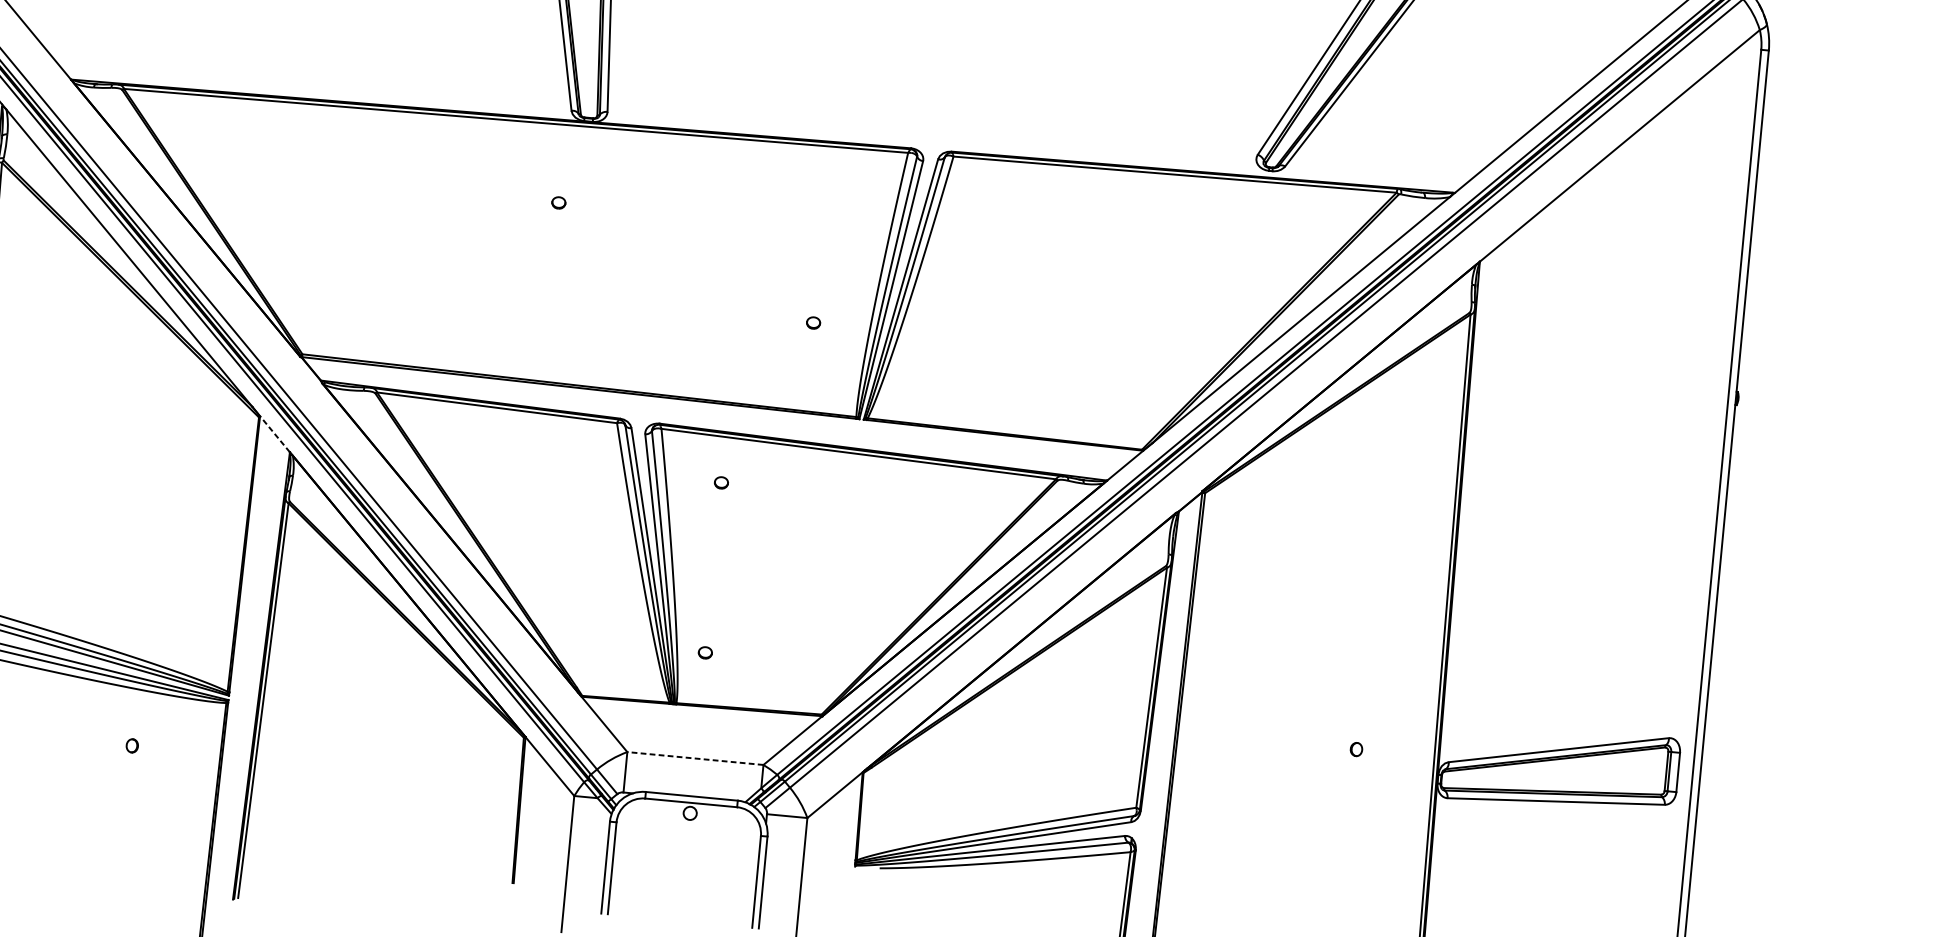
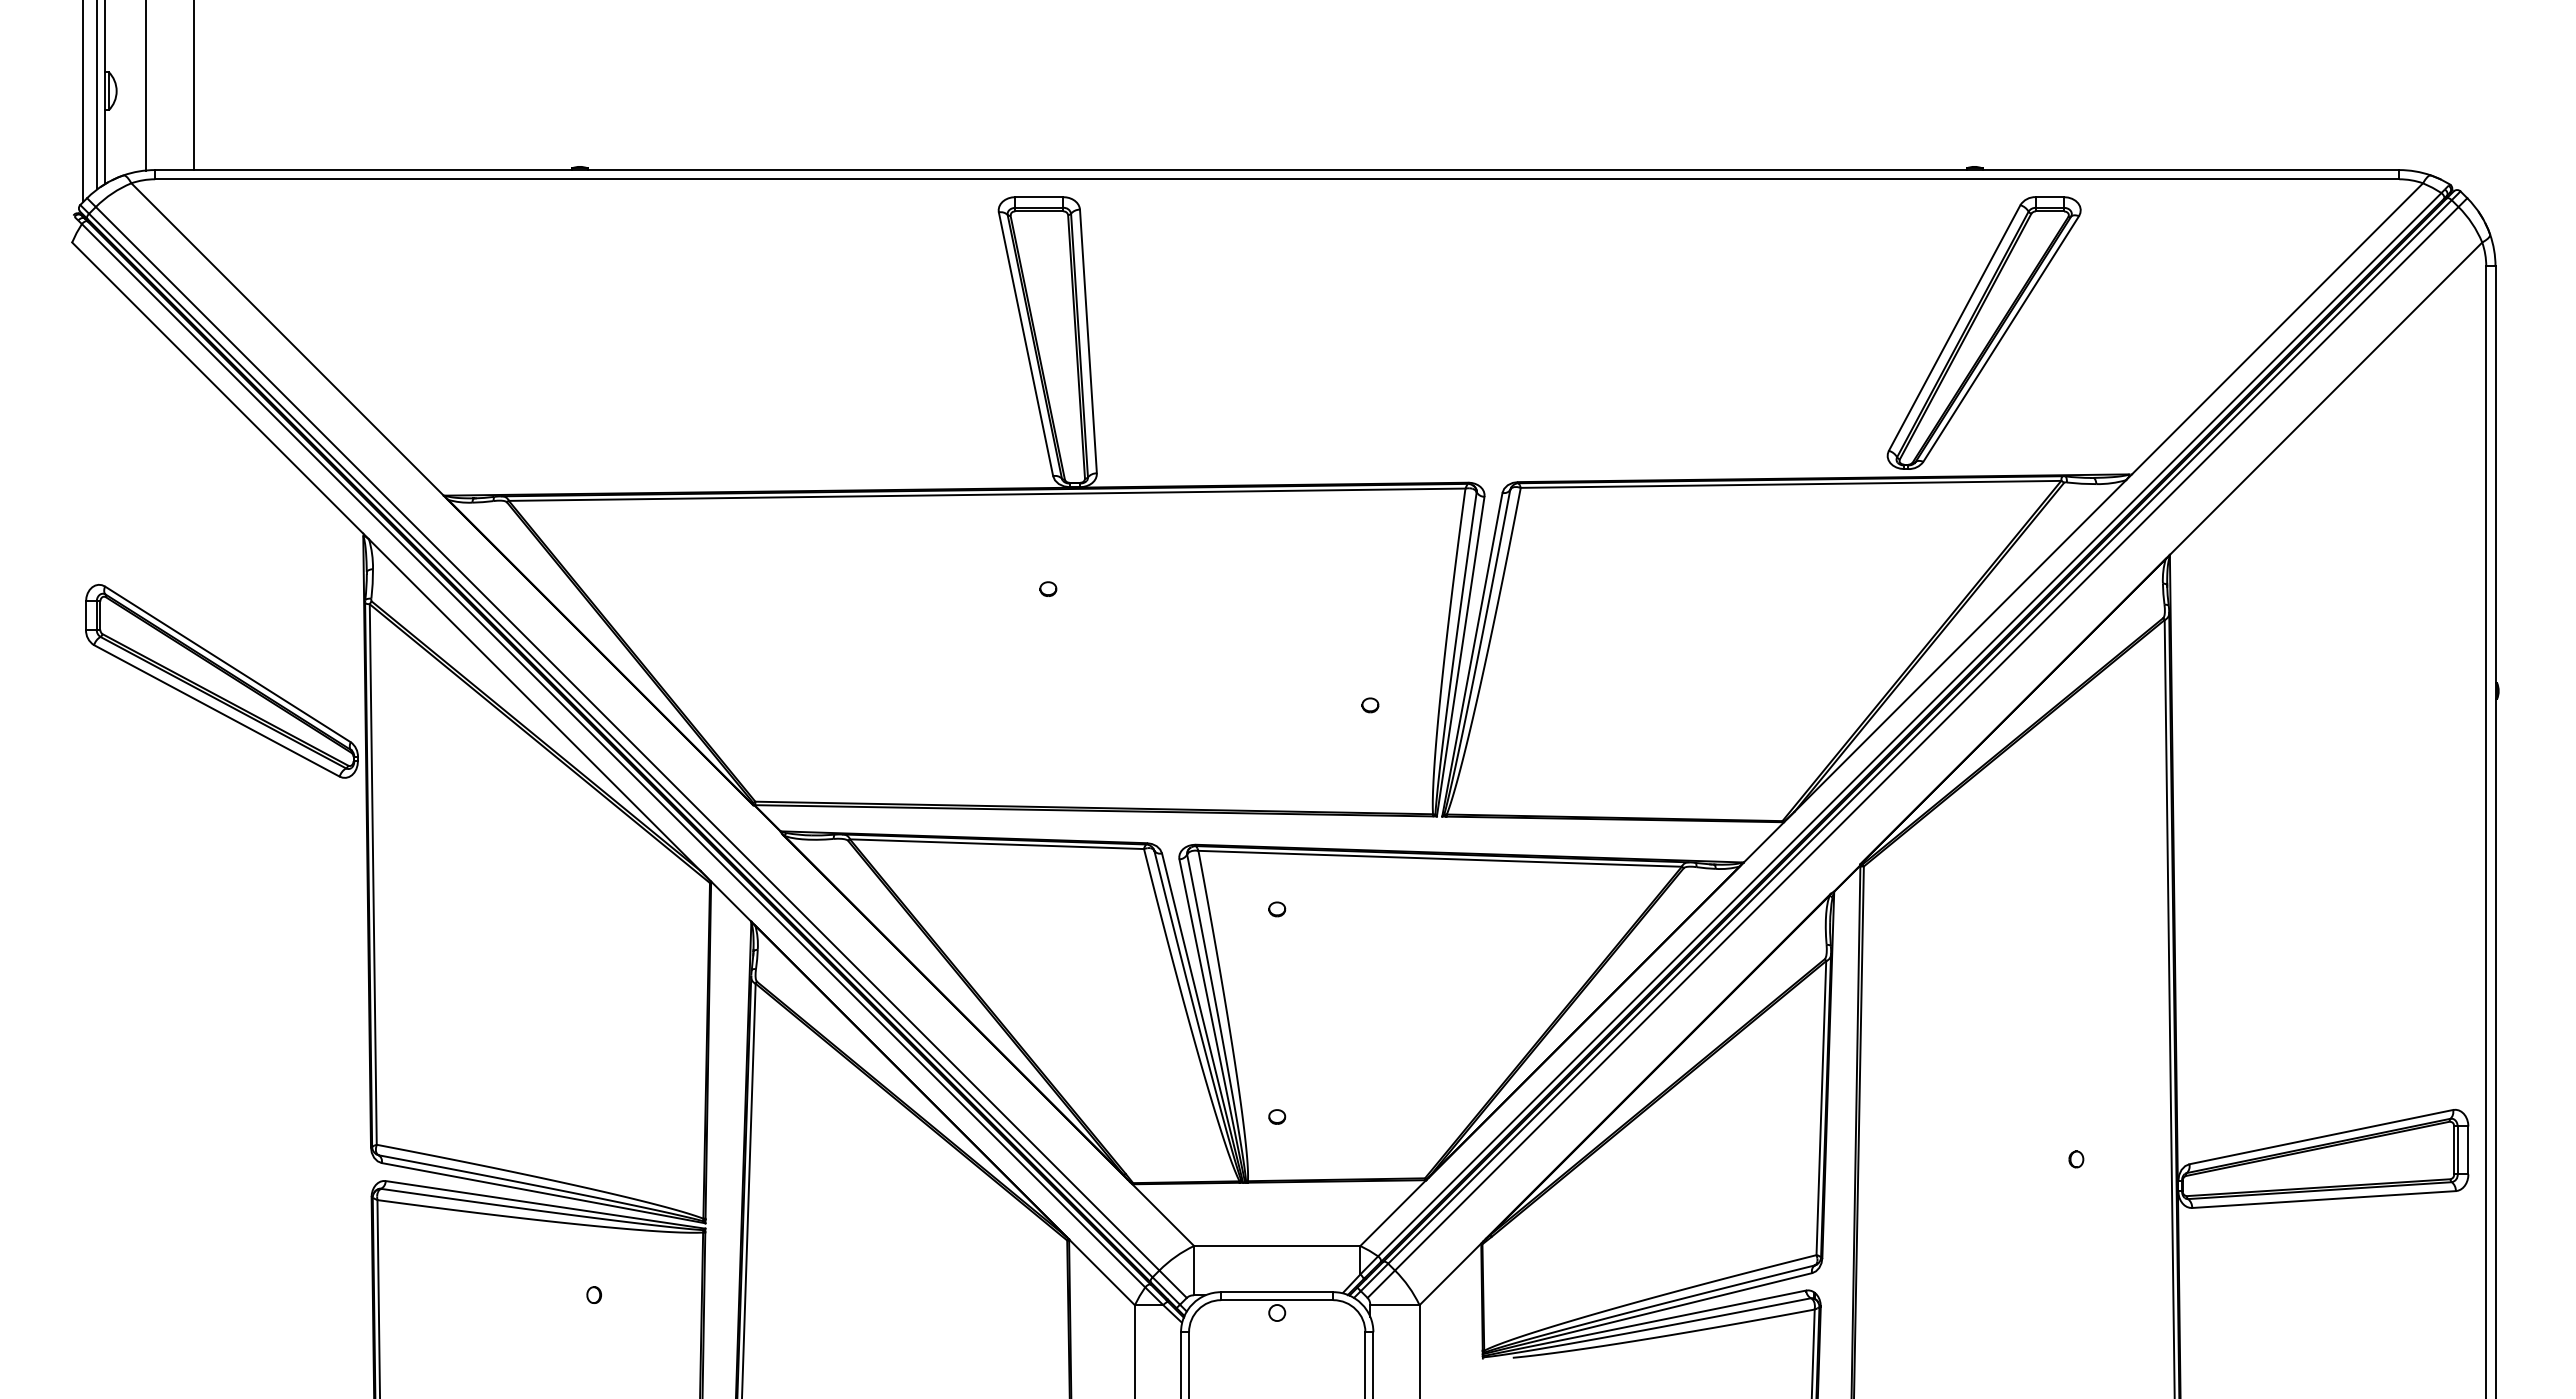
line: (274, 434) -> (730, 901), dashed -> solid
line: (694, 758) -> (1276, 1246), dashed -> solid

